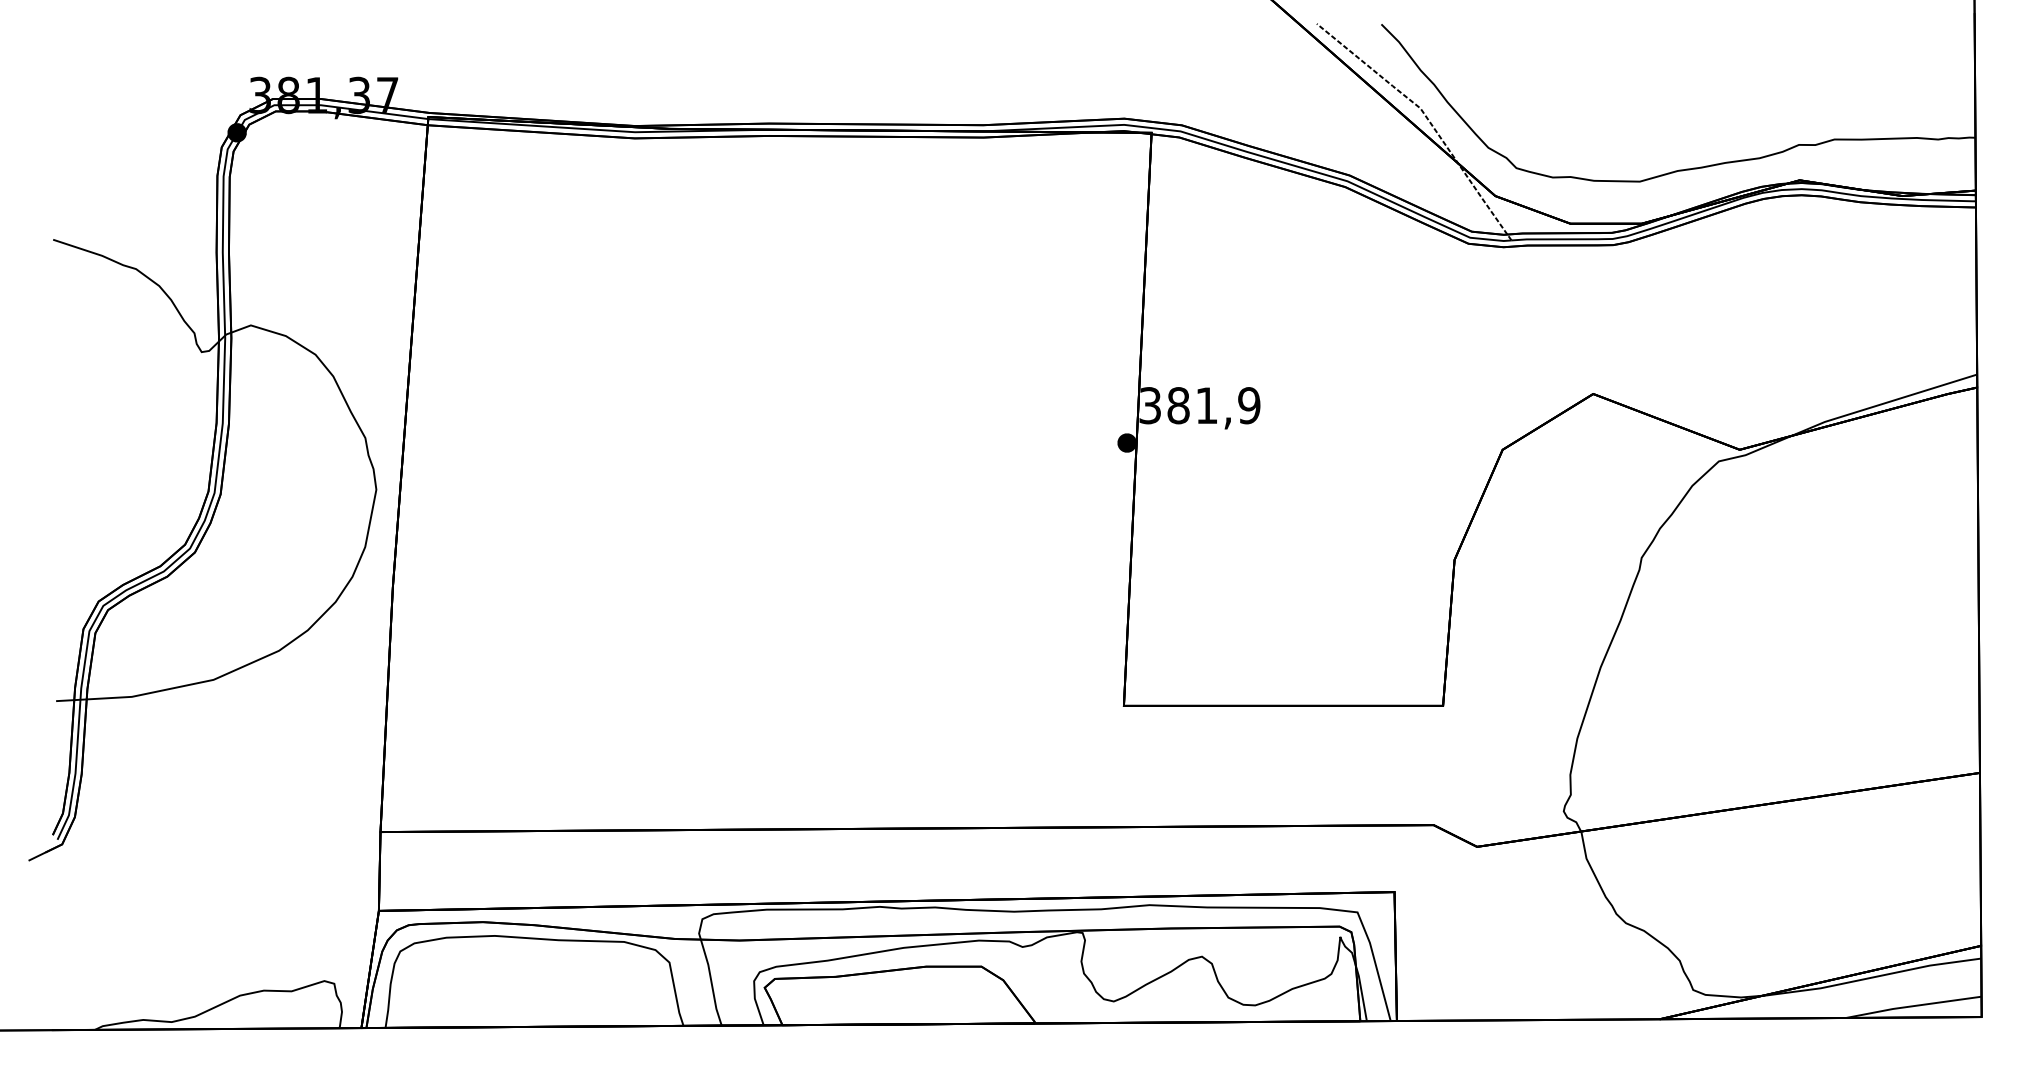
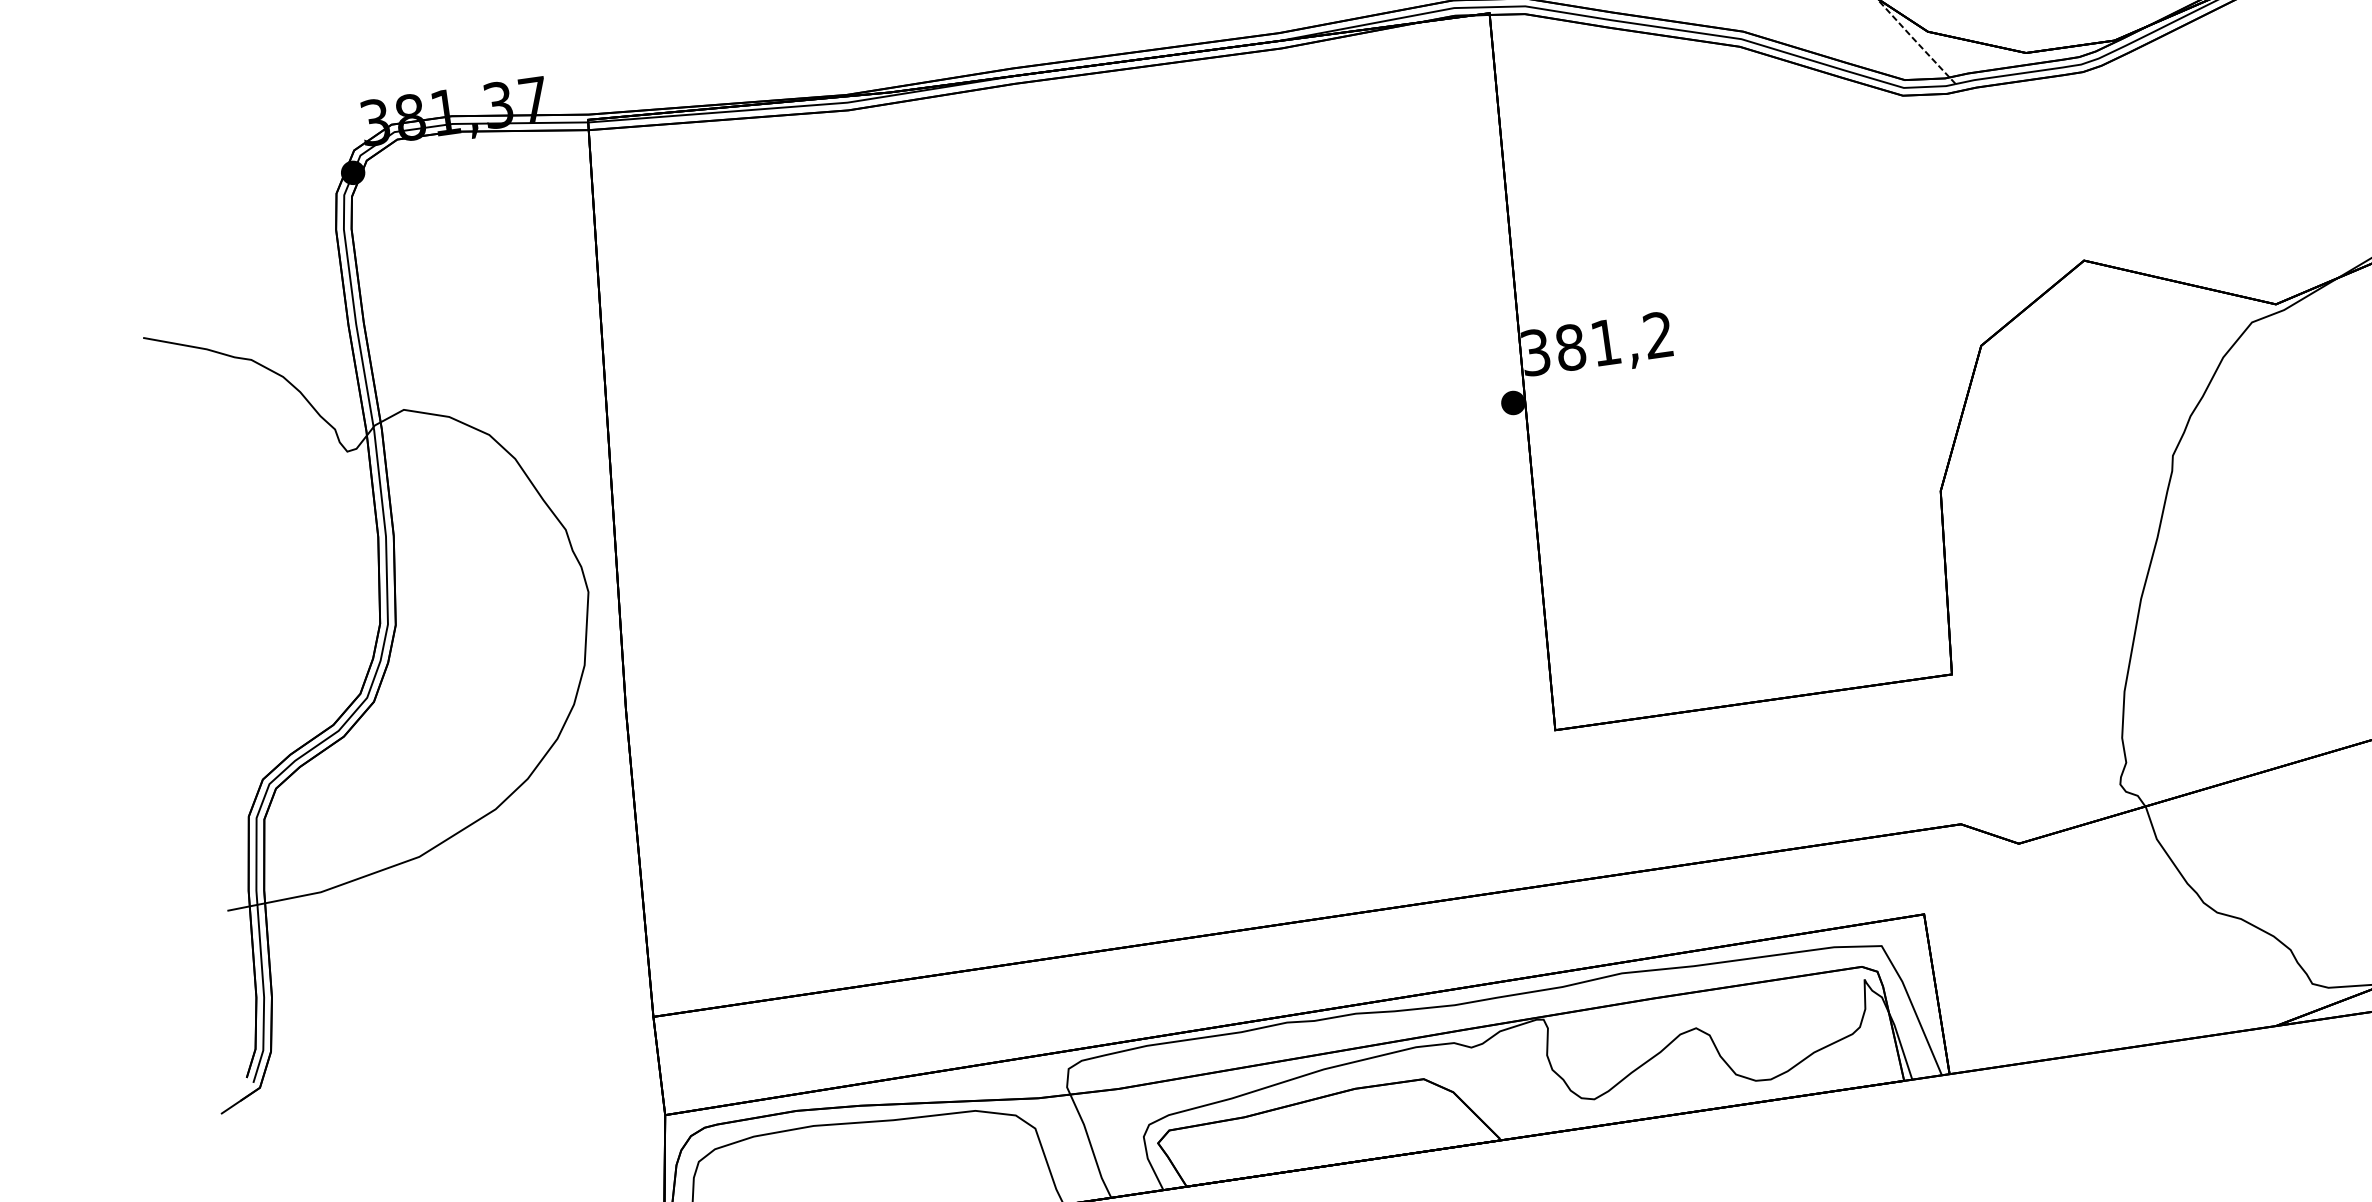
text: (1249, 405) -> (1658, 334), 381,9 -> 381,2

